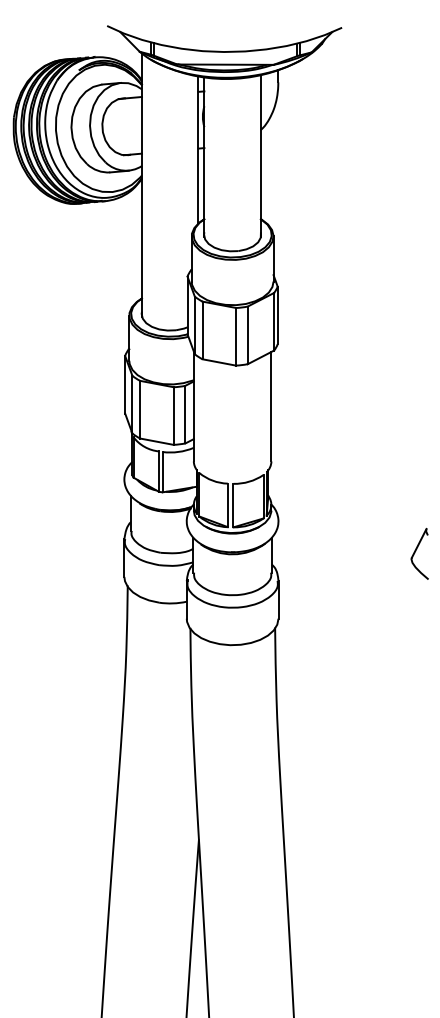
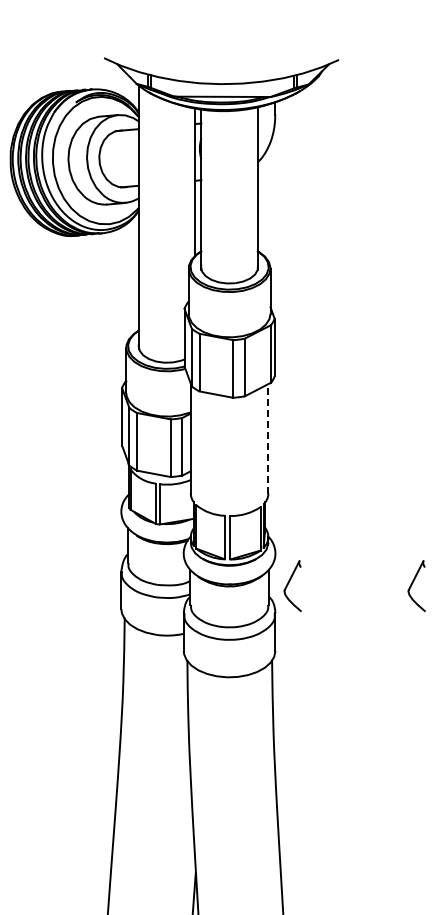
line: (271, 406) -> (268, 438), solid -> dashed
part: (295, 553) -> (292, 585), added

